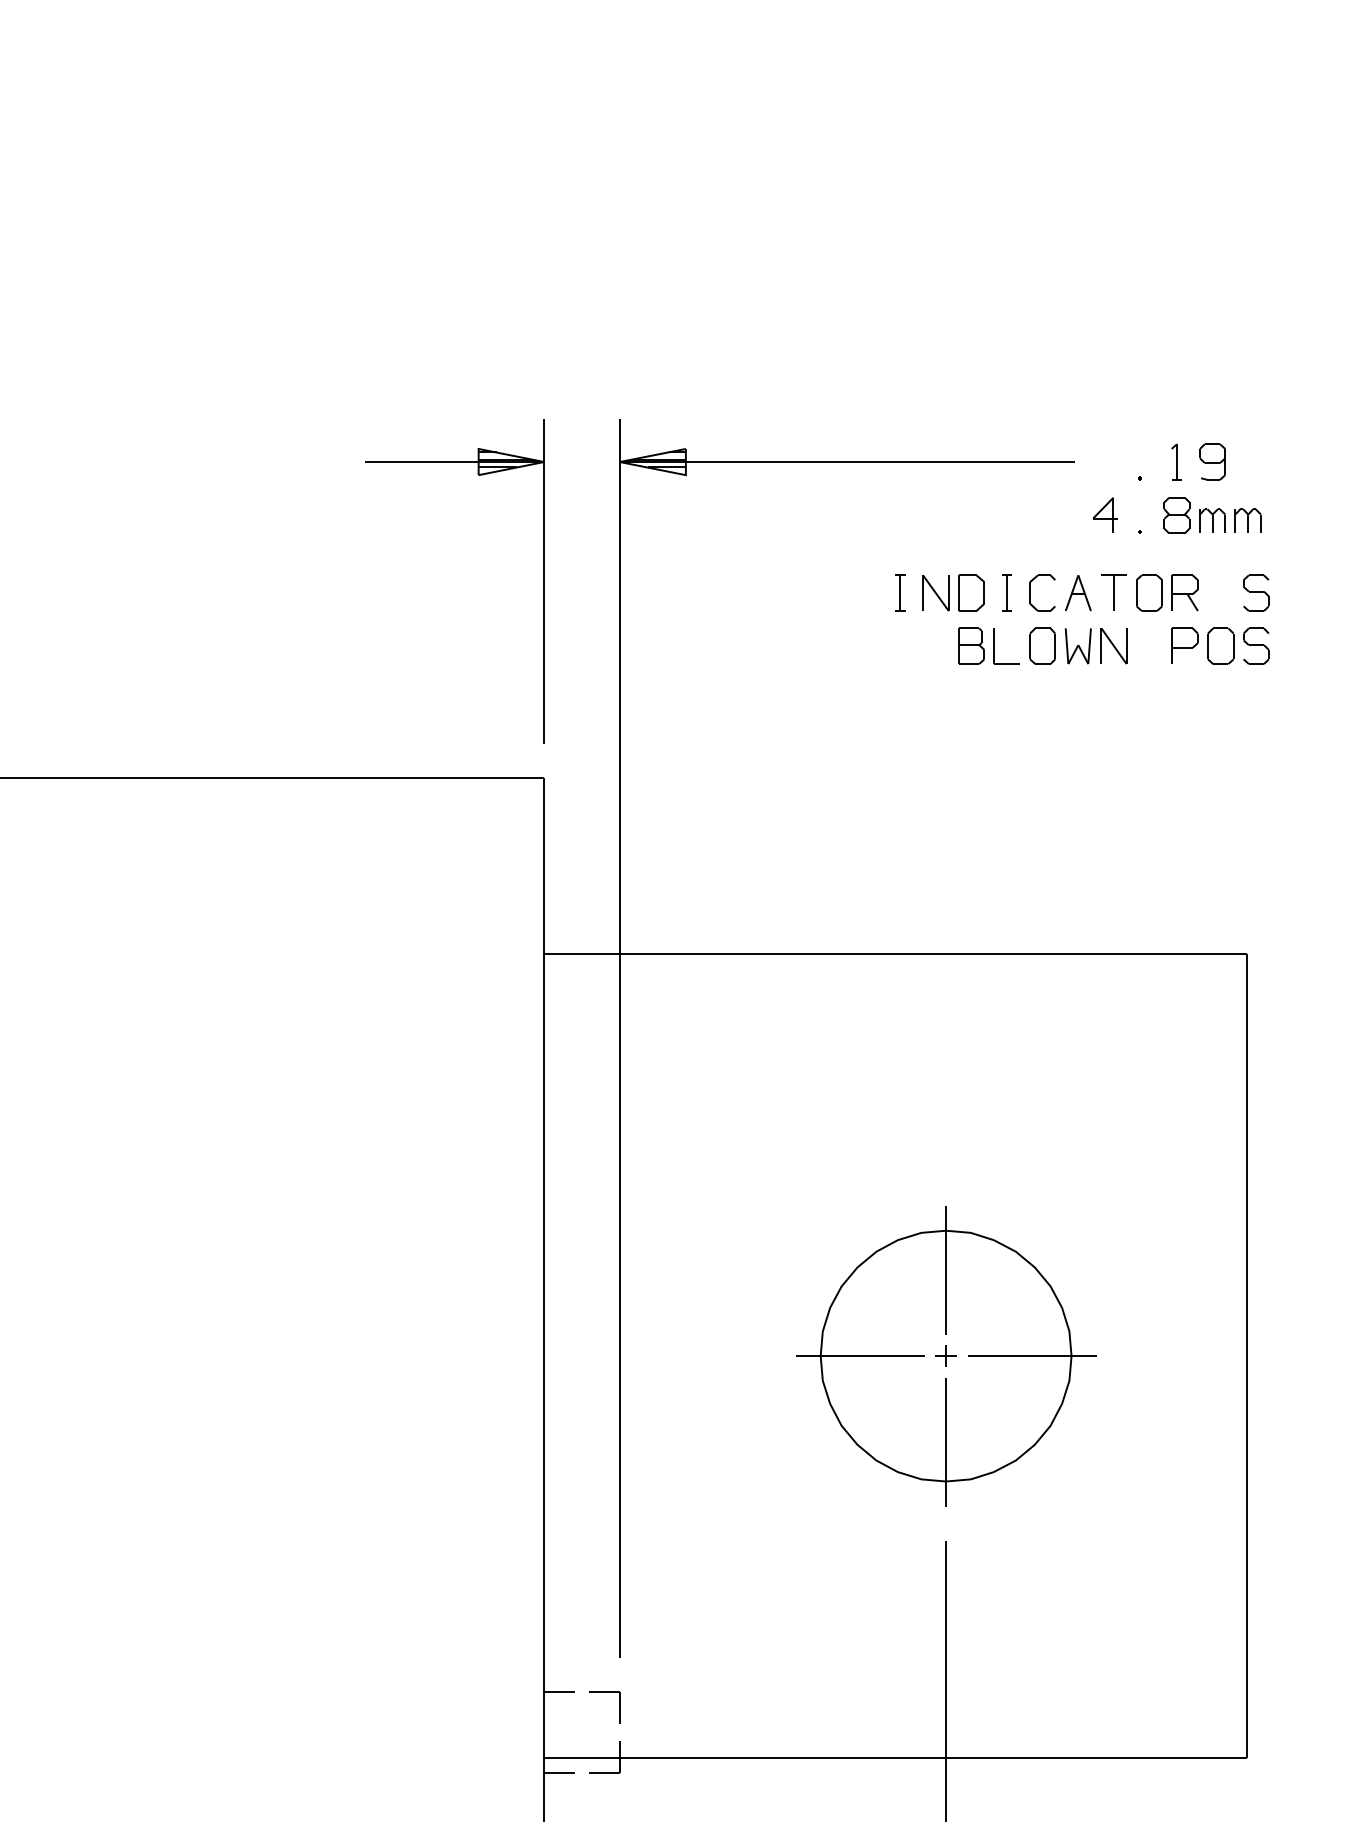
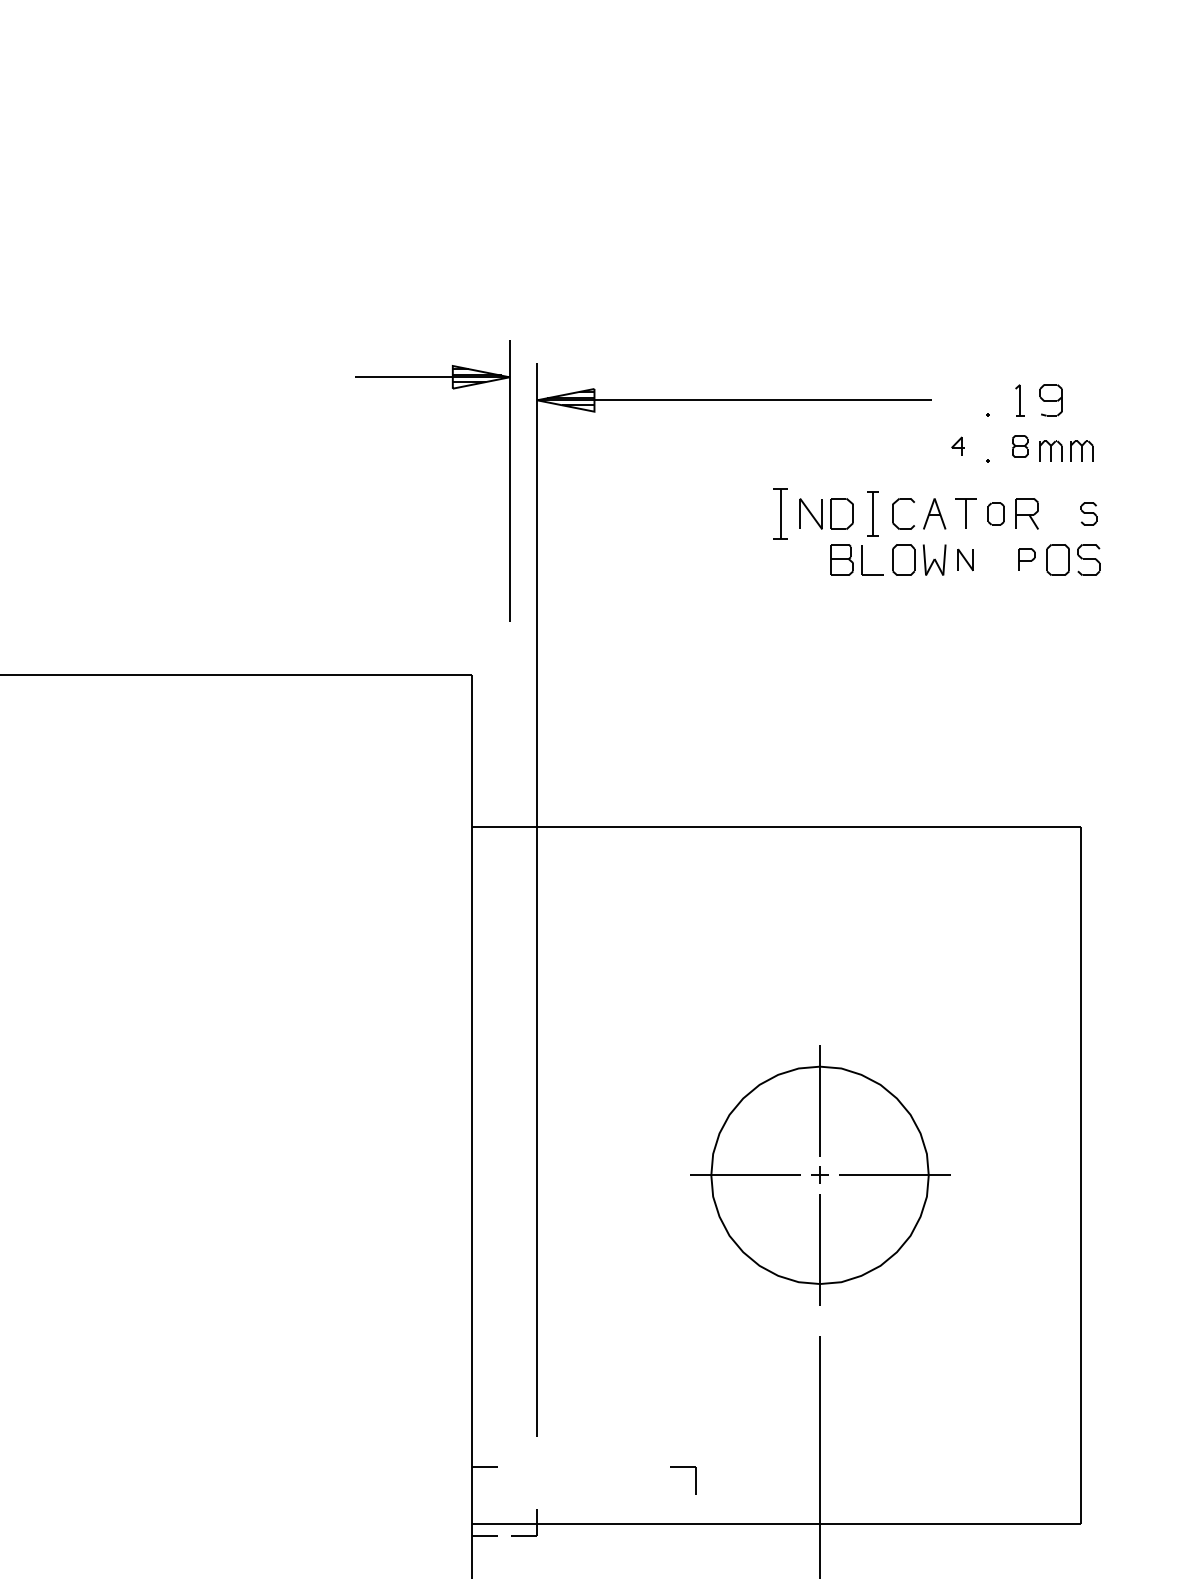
part: (1104, 514) -> (957, 445), size x0.6
part: (1176, 515) -> (1019, 446), size x0.7
part: (544, 581) -> (509, 480), moved
part: (900, 592) -> (780, 513), size x1.6
part: (1006, 592) -> (872, 513), size x1.4
part: (1148, 592) -> (995, 513), size x0.7
part: (1255, 592) -> (1088, 513), size x0.7
part: (1113, 645) -> (965, 559), size x0.7
part: (1184, 645) -> (1026, 559), size x0.7
part: (619, 1708) -> (695, 1480), moved

